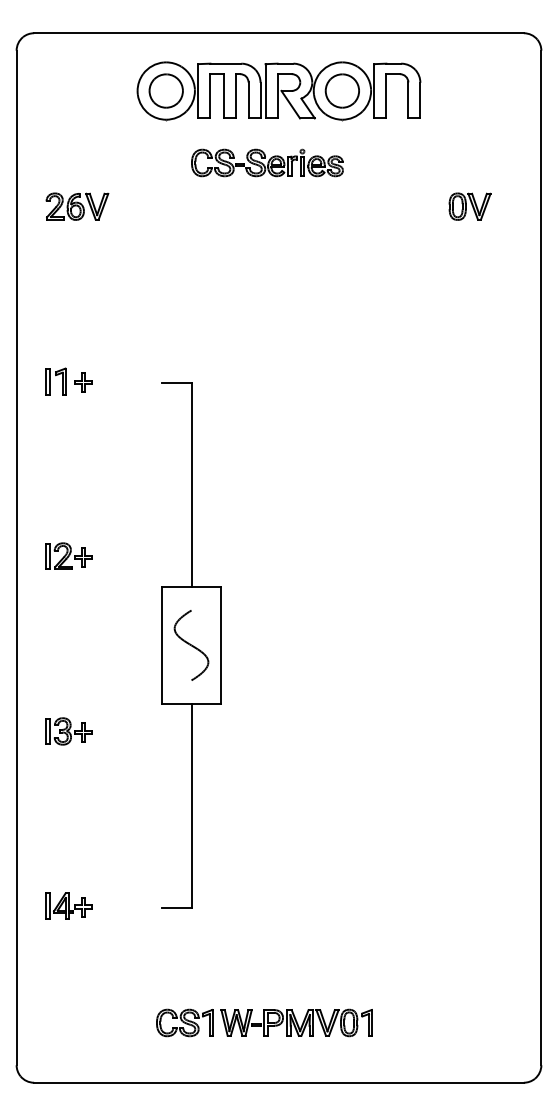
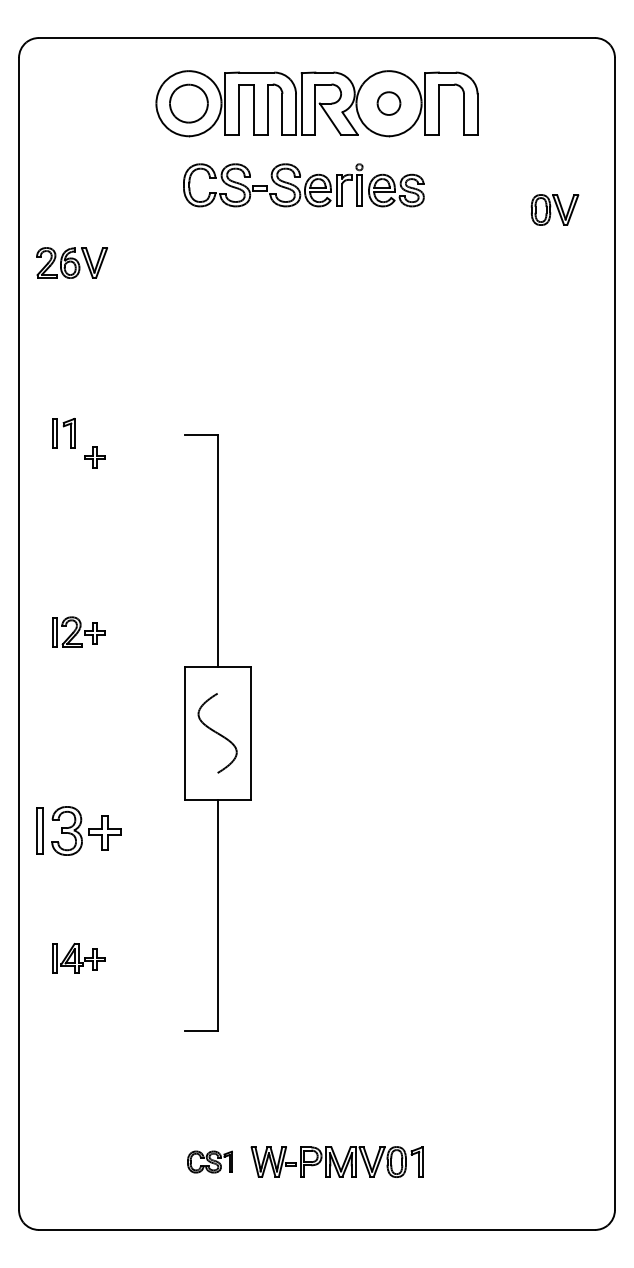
part: (341, 90) -> (388, 103), size x0.6
part: (267, 163) -> (303, 185), size x1.4
part: (76, 206) -> (71, 262), moved
part: (469, 206) -> (554, 209), moved
part: (83, 382) -> (94, 457), moved
part: (69, 731) -> (78, 830), size x1.6
part: (69, 906) -> (78, 958), moved
part: (184, 1022) -> (209, 1161), size x0.7

